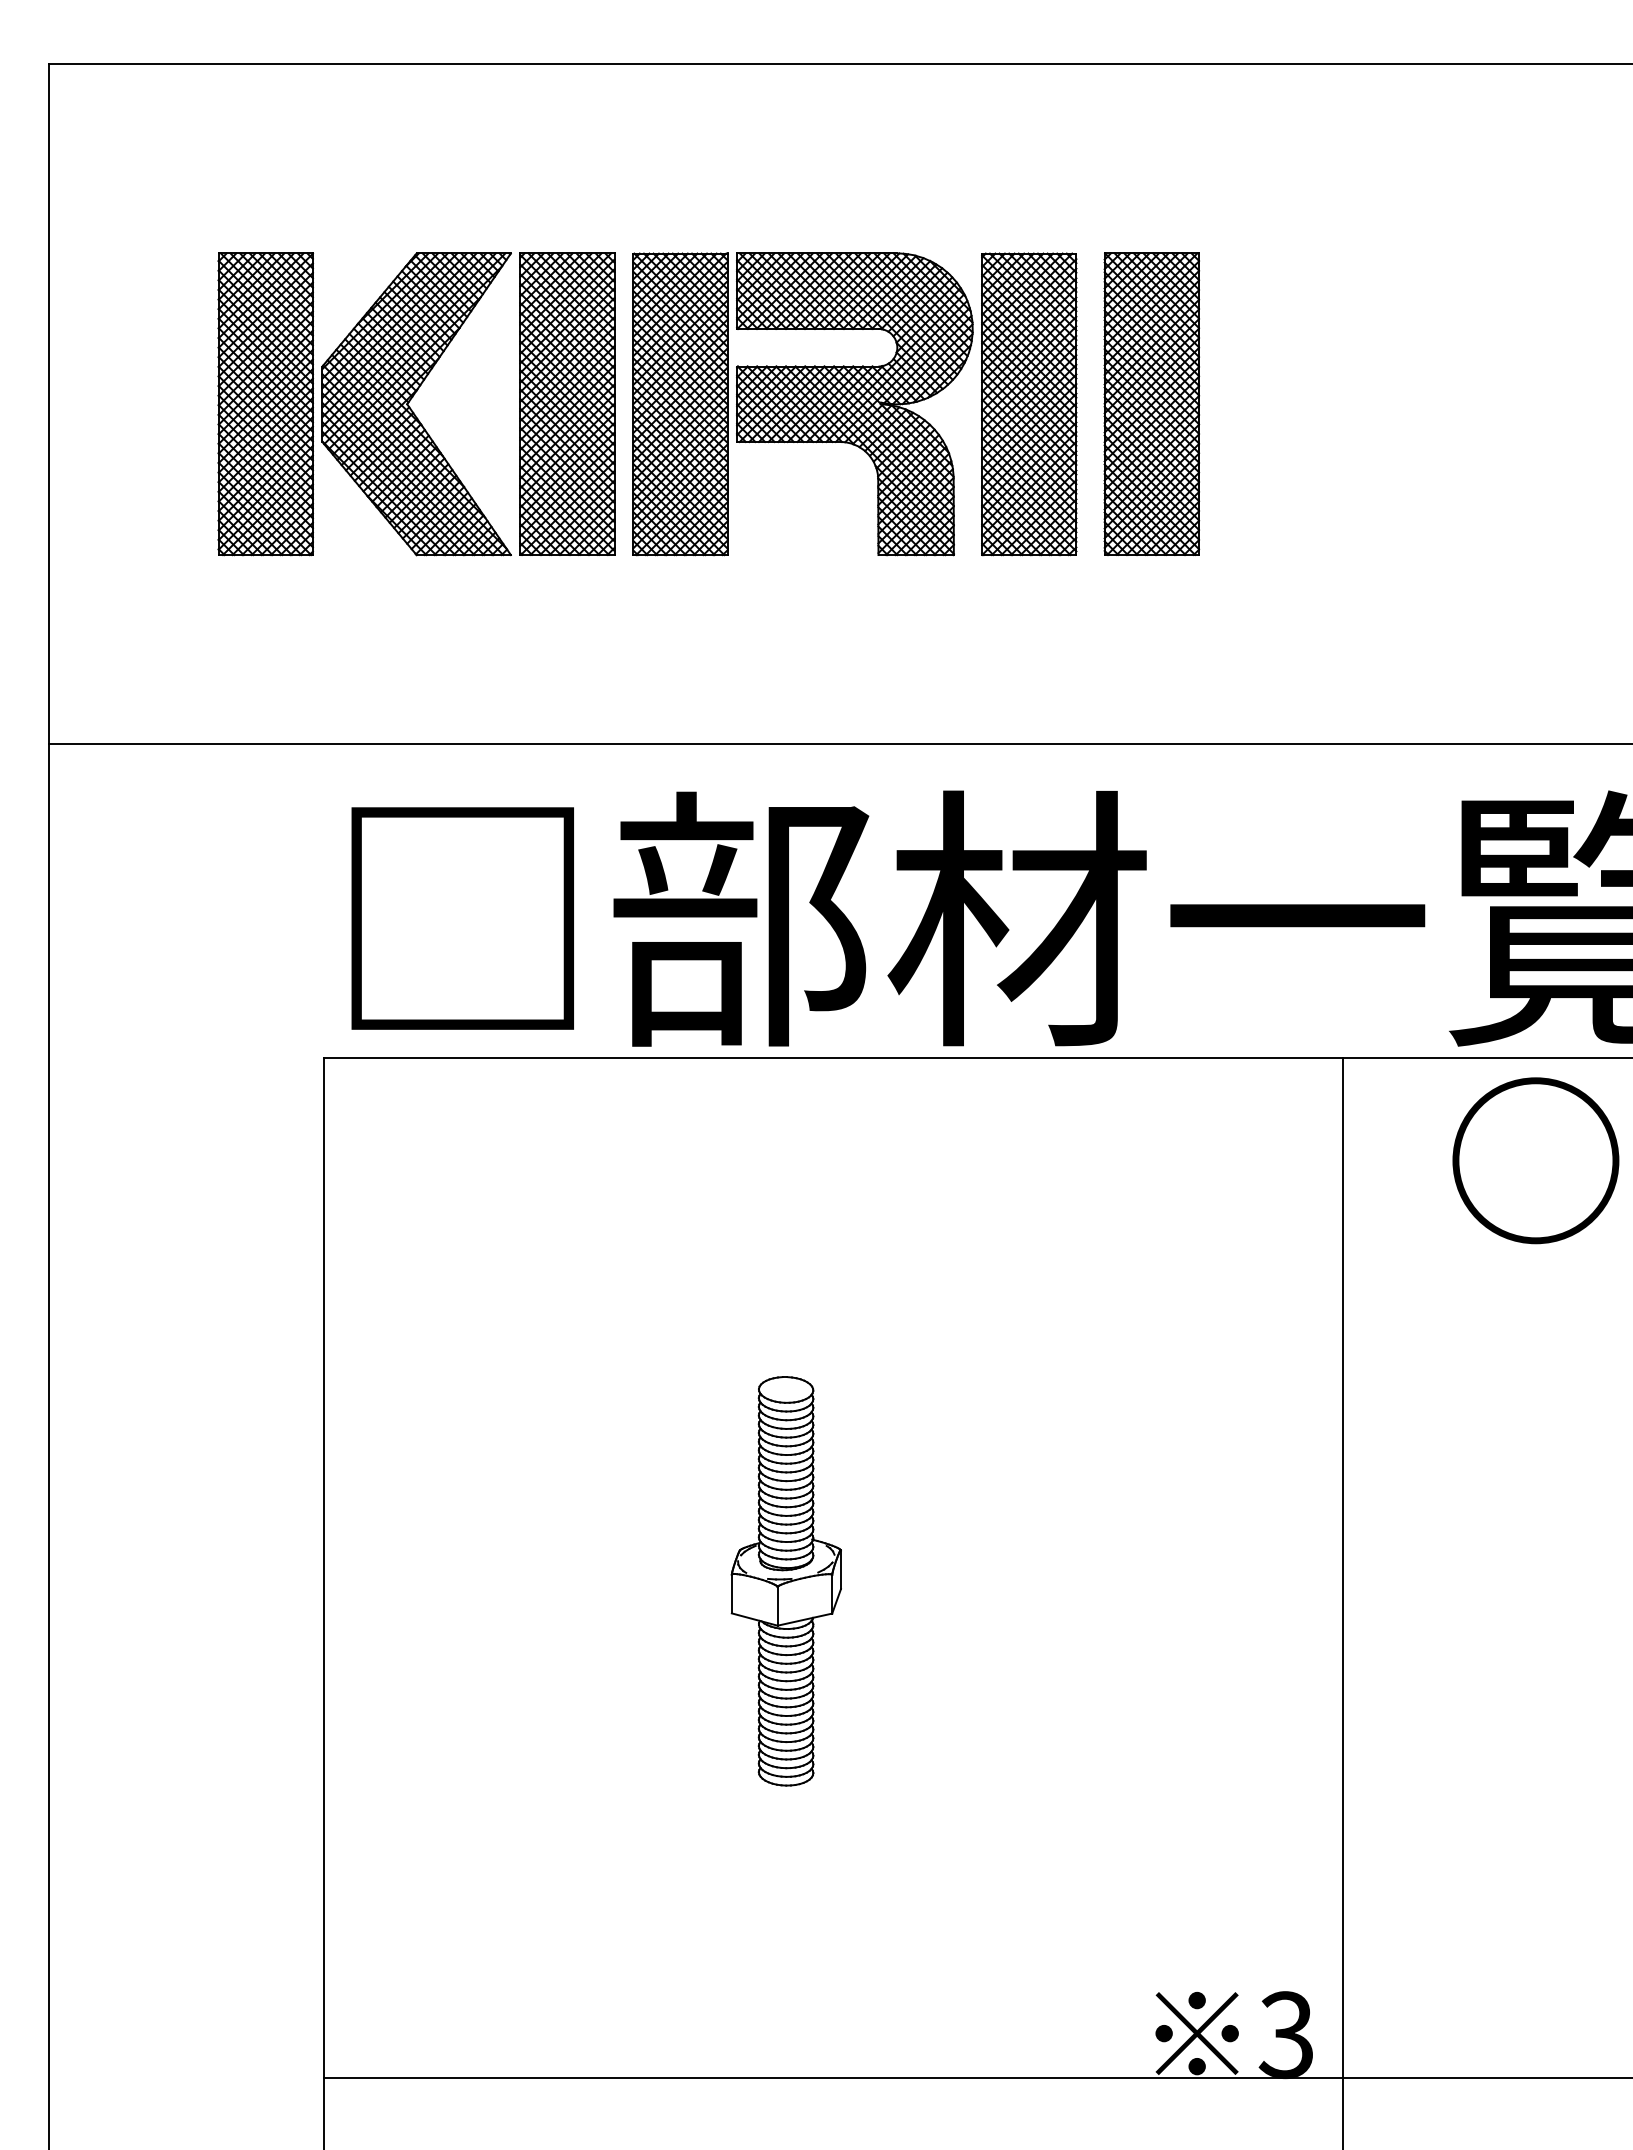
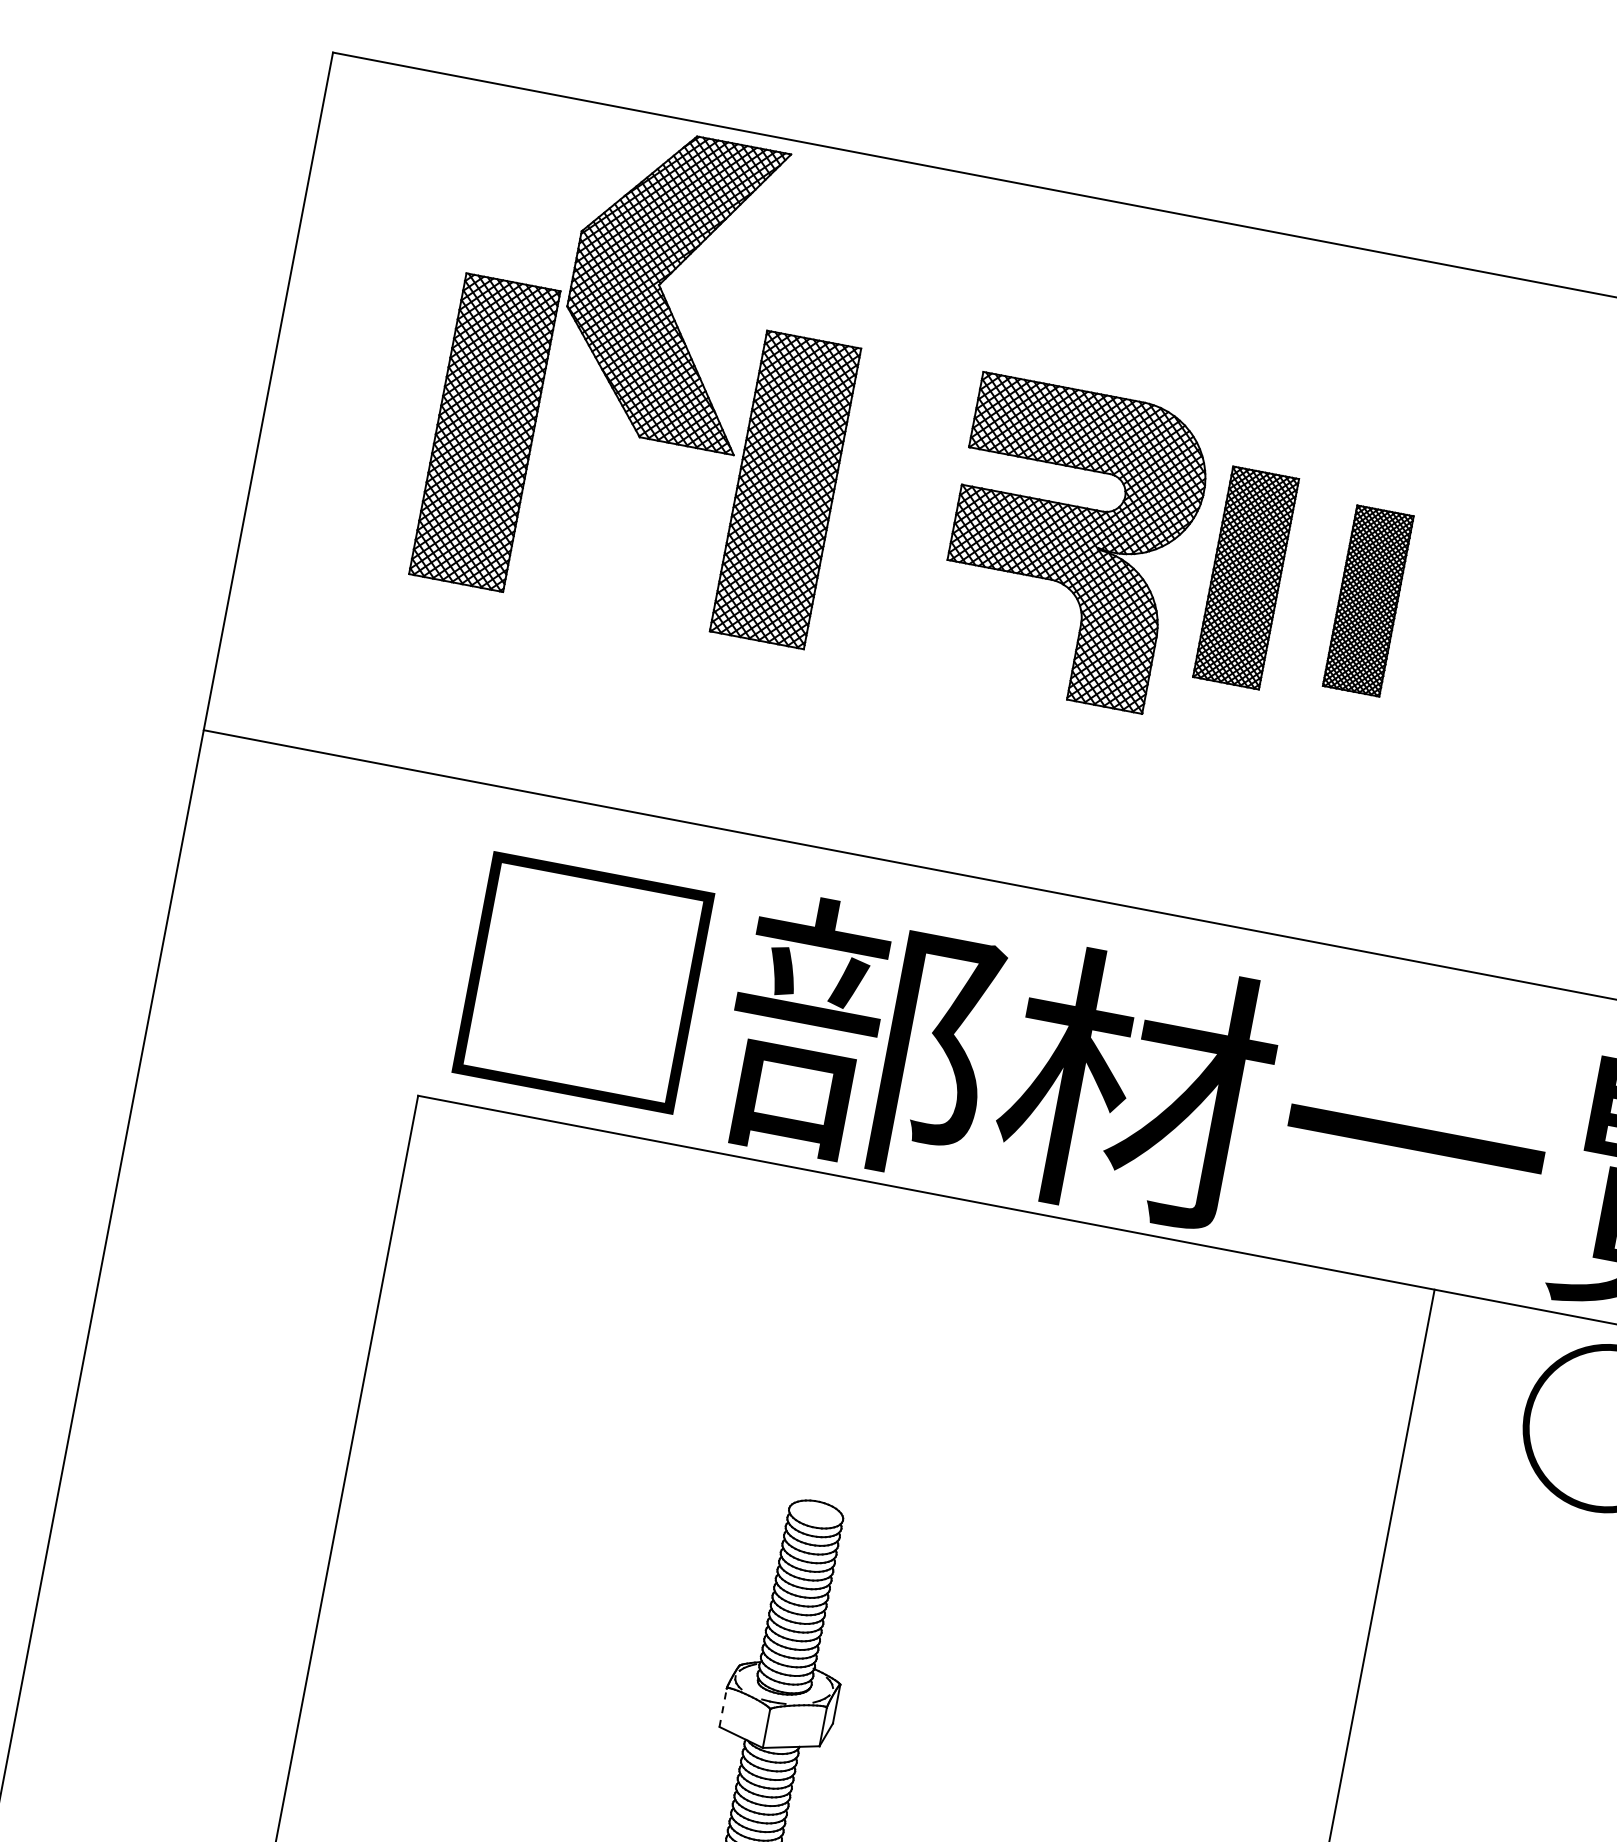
part: (1151, 403) -> (1368, 600), size x0.6
part: (680, 404) -> (898, 511), removed
part: (1029, 404) -> (1246, 578), size x0.7
part: (411, 408) -> (662, 290), moved
line: (731, 1593) -> (722, 1707), solid -> dashed

